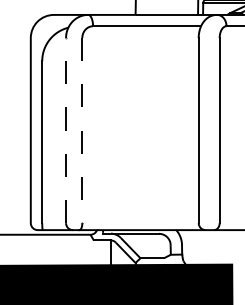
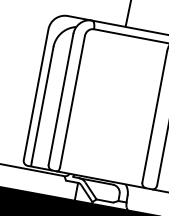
line: (66, 130) -> (61, 99), dashed -> solid
line: (82, 130) -> (72, 101), dashed -> solid

